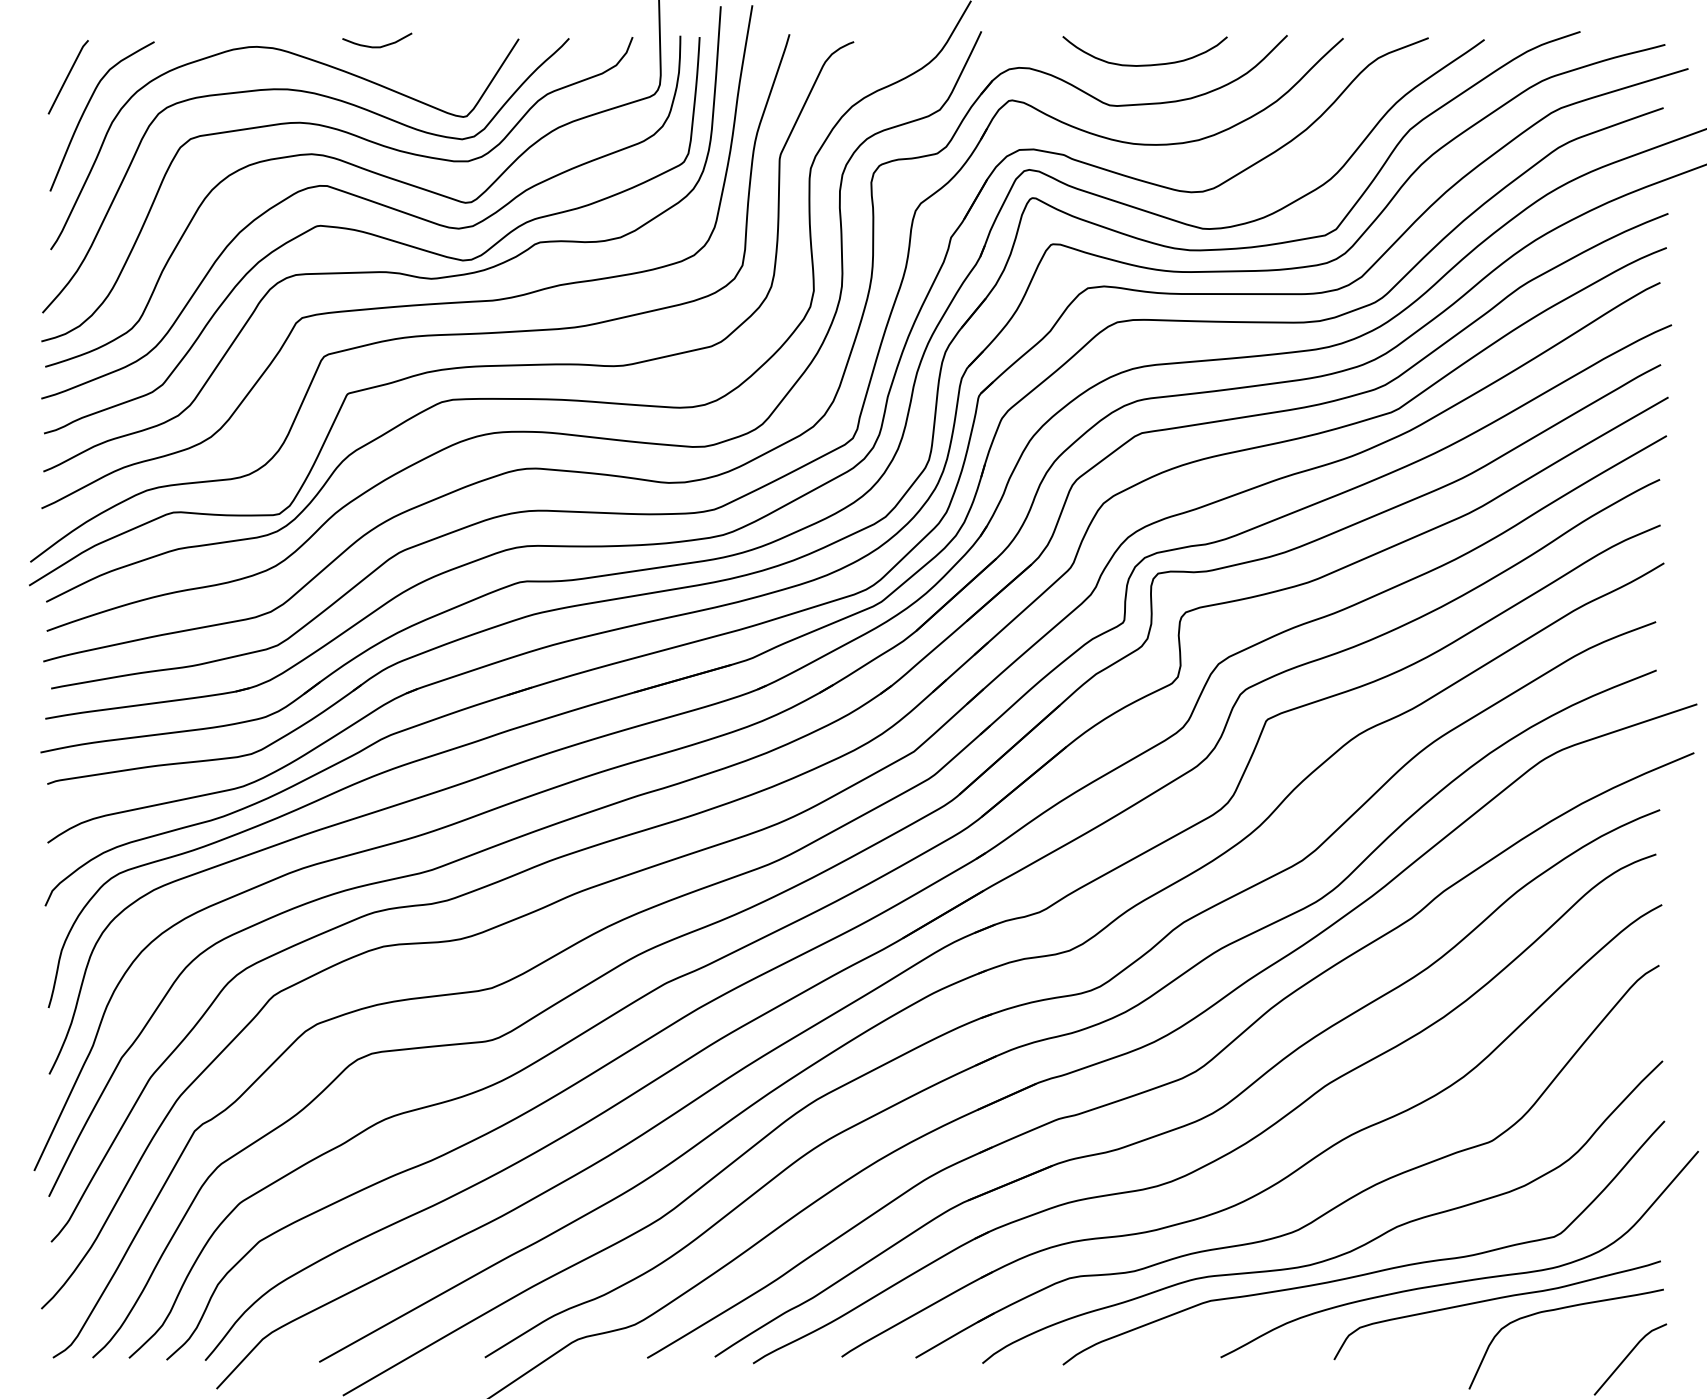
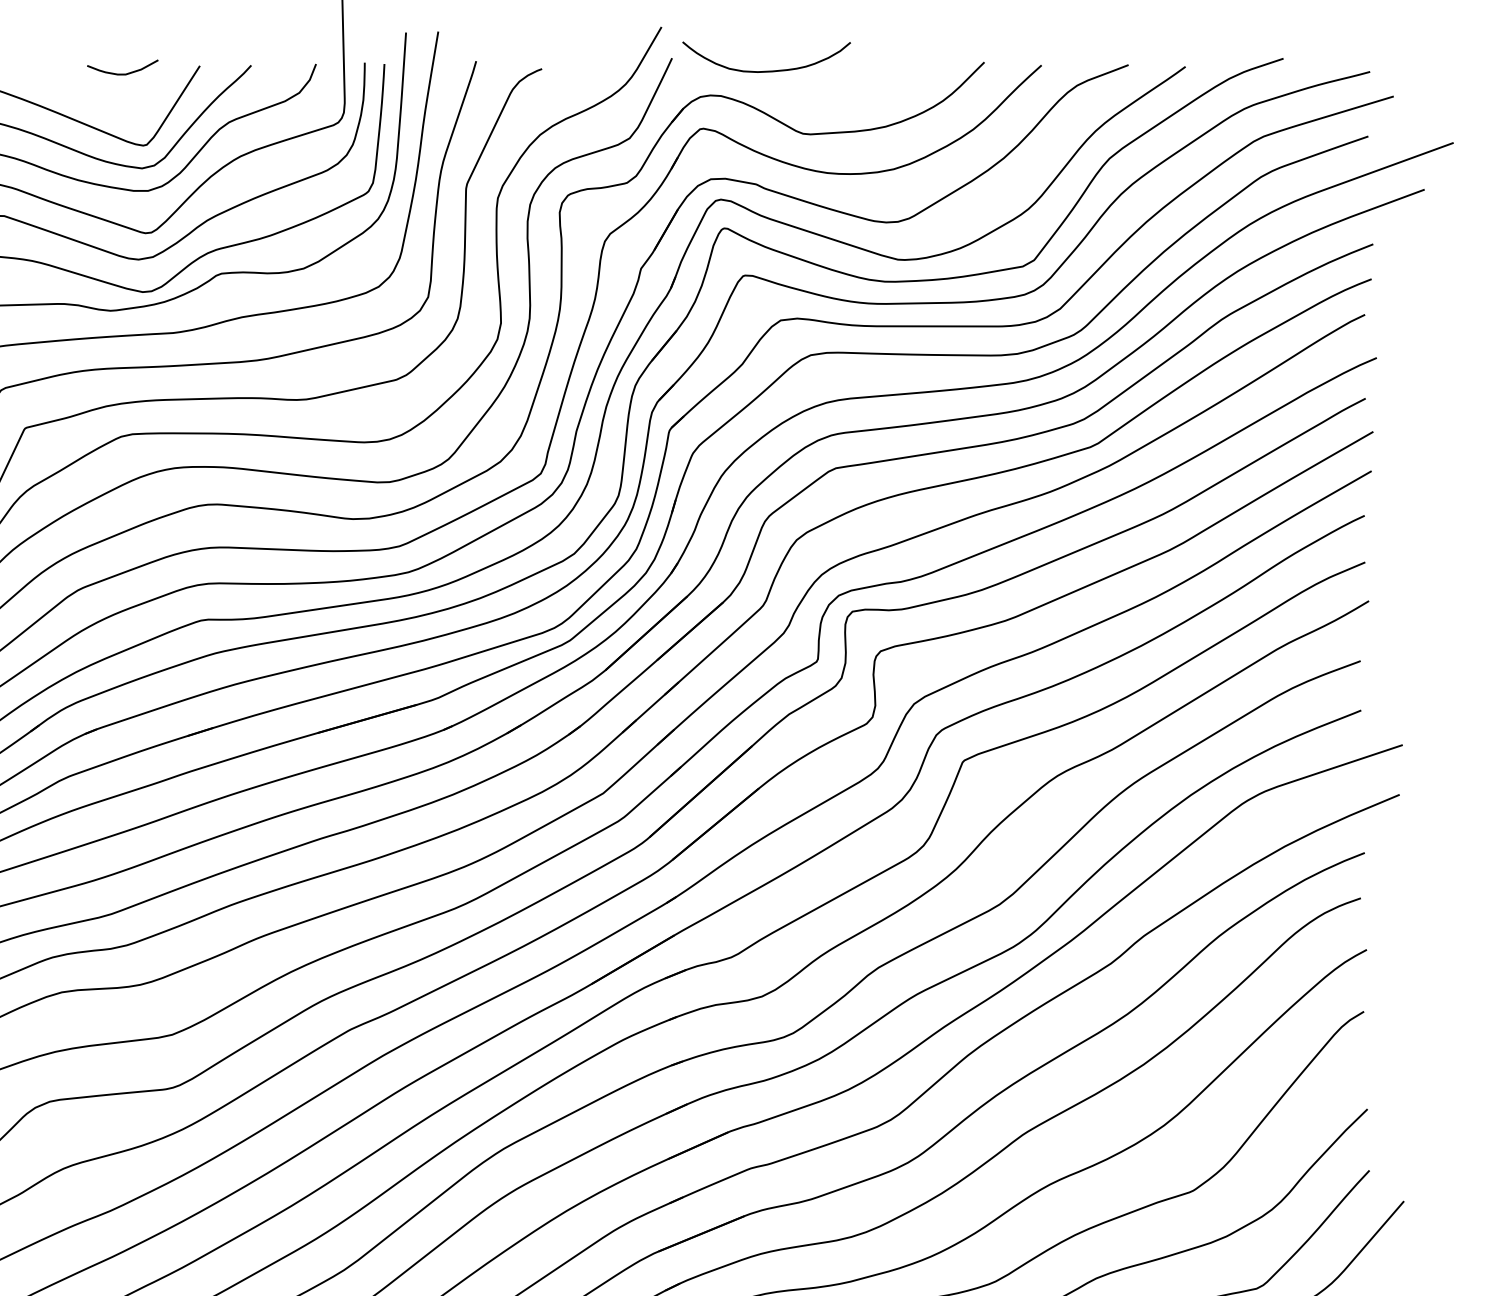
curve: (377, 46) -> (122, 73), moved
curve: (1144, 64) -> (766, 70), moved

